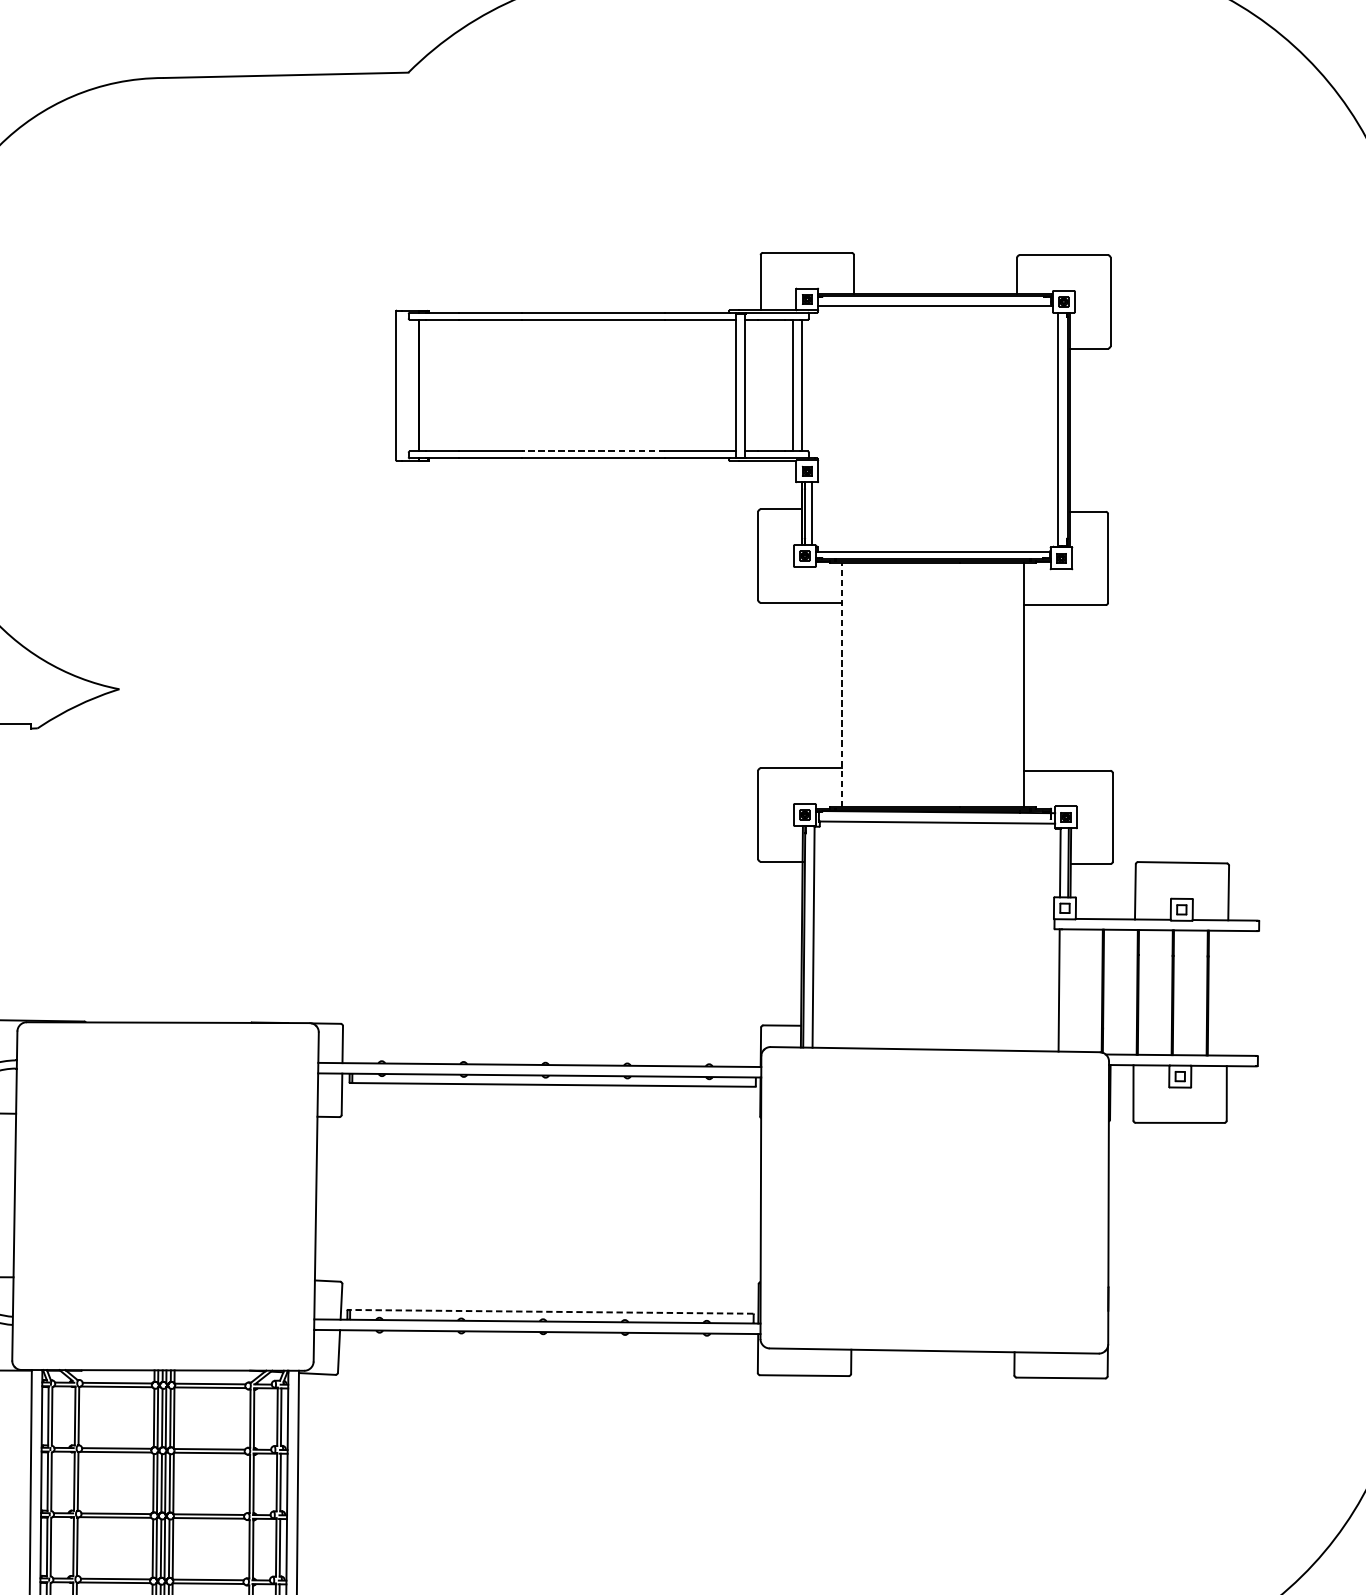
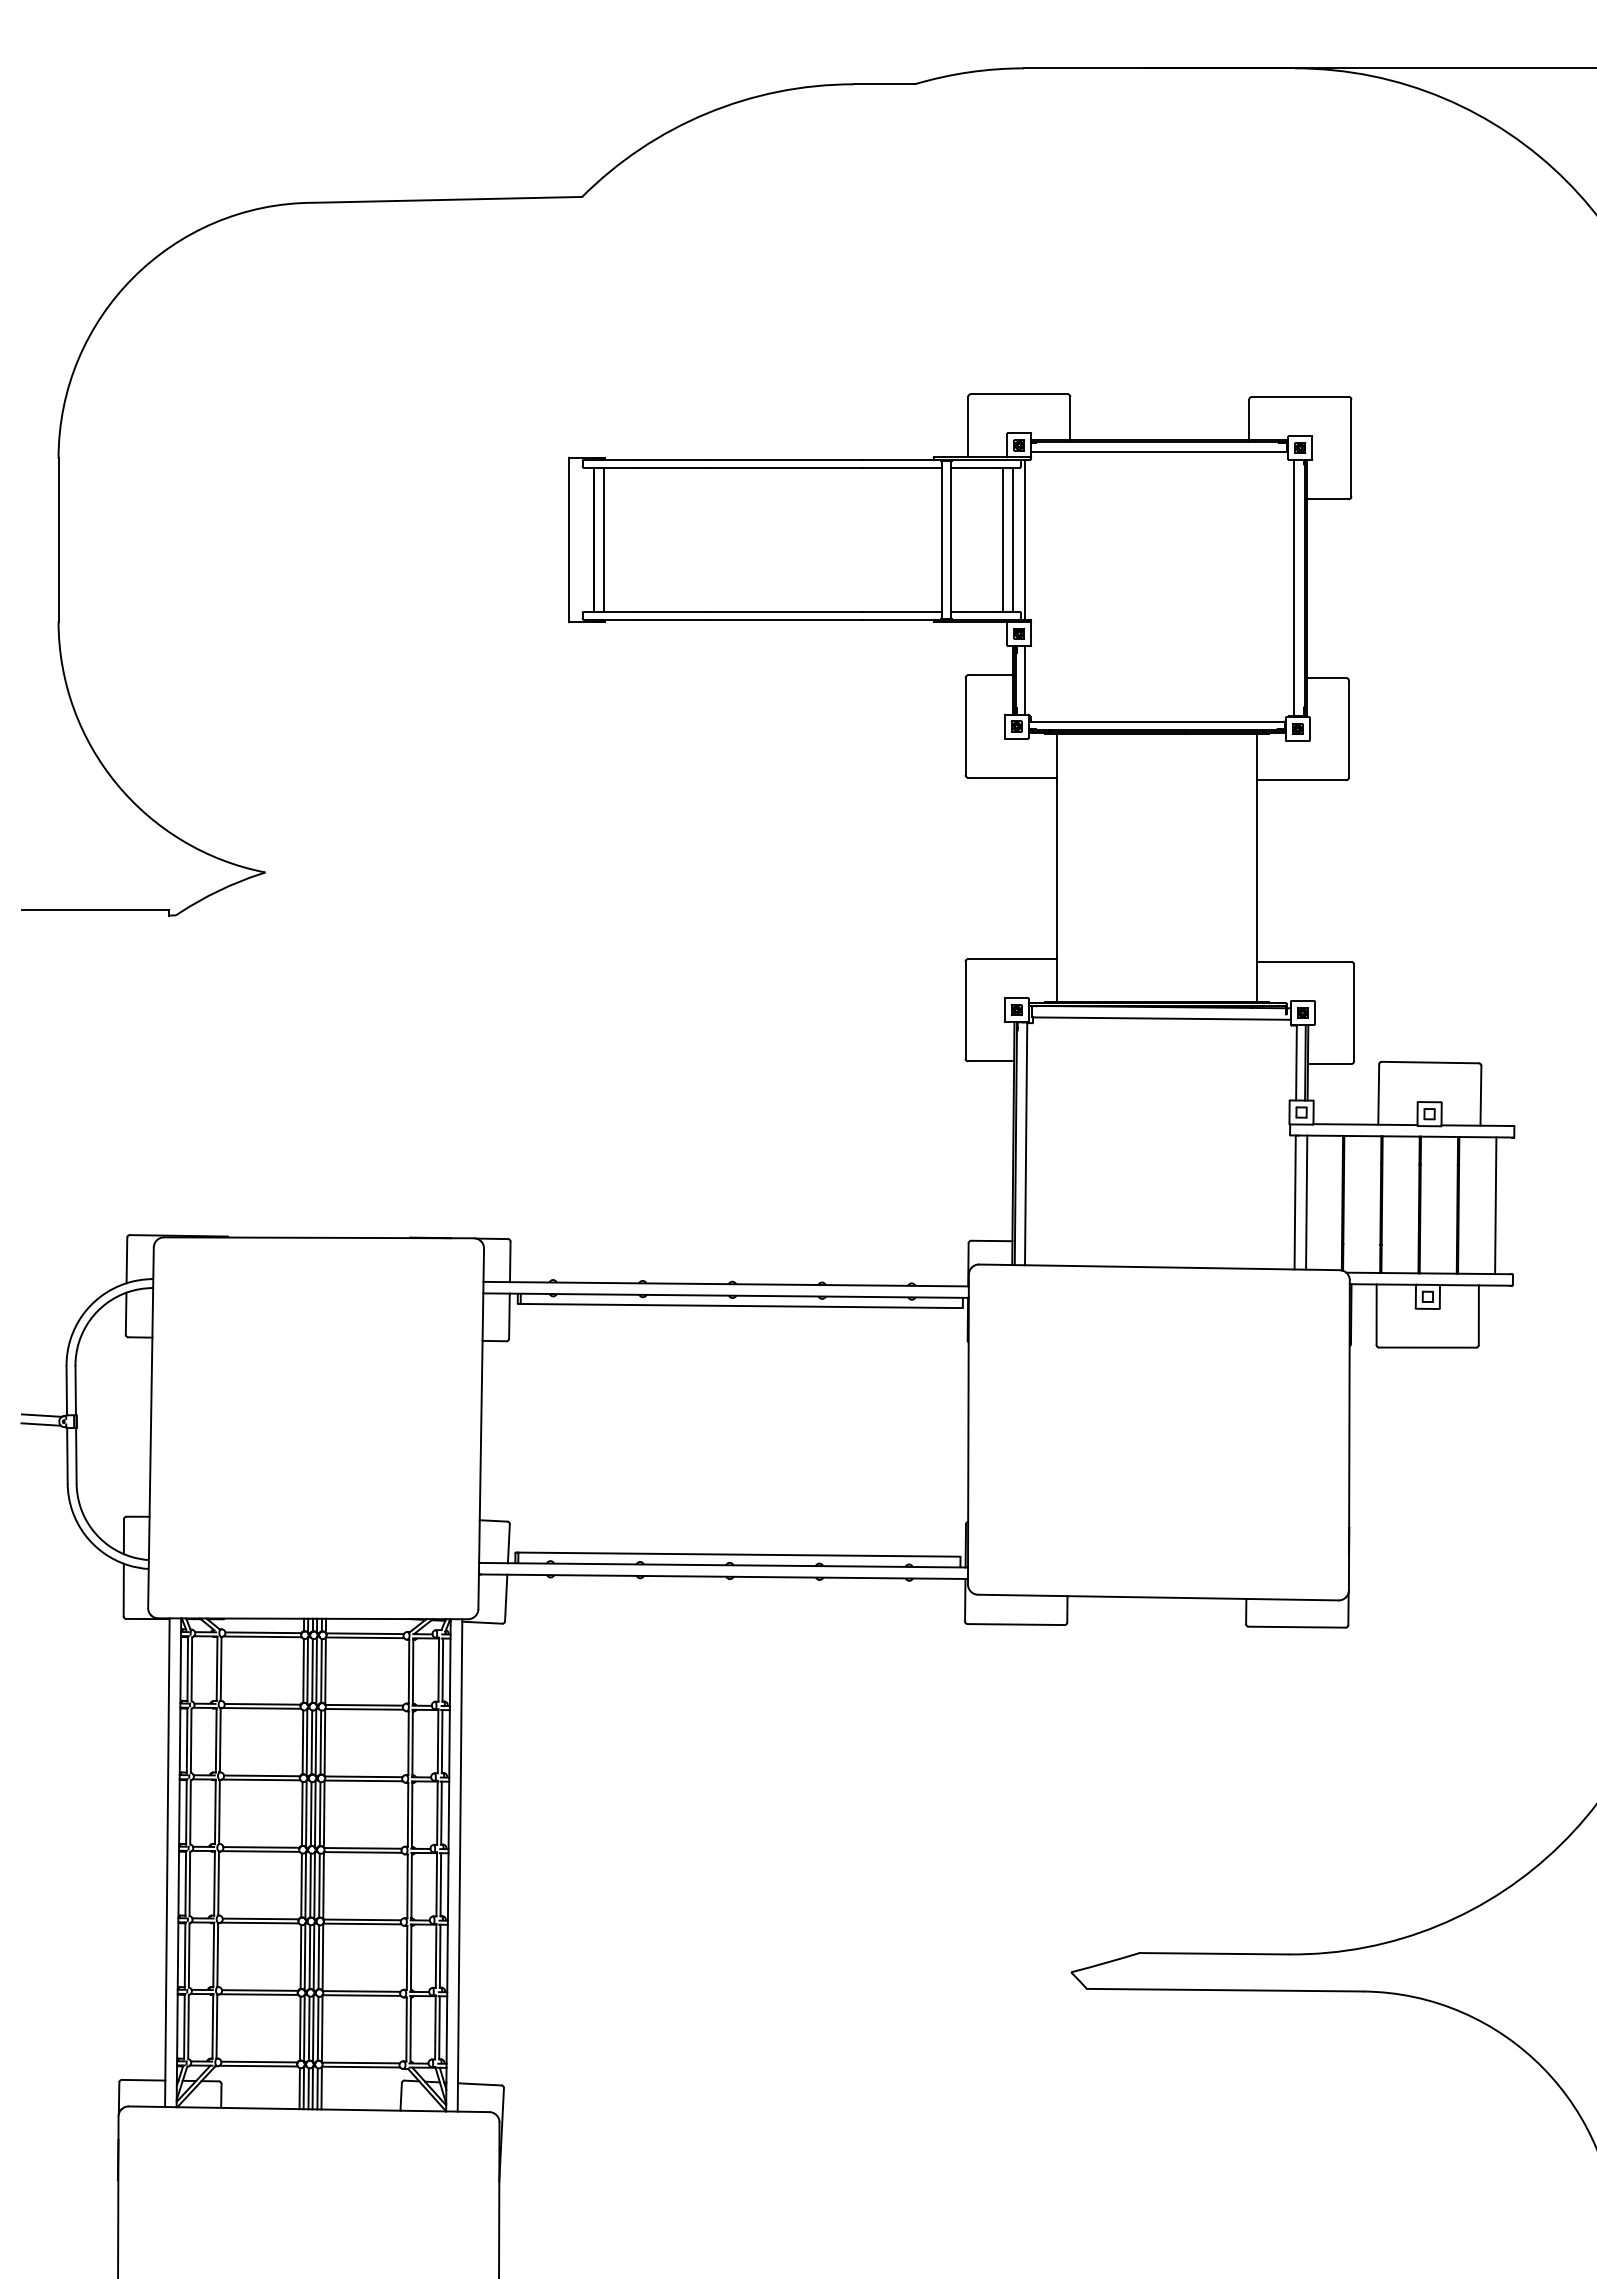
line: (427, 385) -> (603, 539), added
line: (812, 385) -> (1024, 539), added
line: (593, 451) -> (784, 612), dashed -> solid
line: (842, 684) -> (1057, 867), dashed -> solid
line: (1069, 990) -> (1306, 1202), added
line: (1241, 993) -> (1495, 1205), added
line: (551, 1311) -> (738, 1554), dashed -> solid

